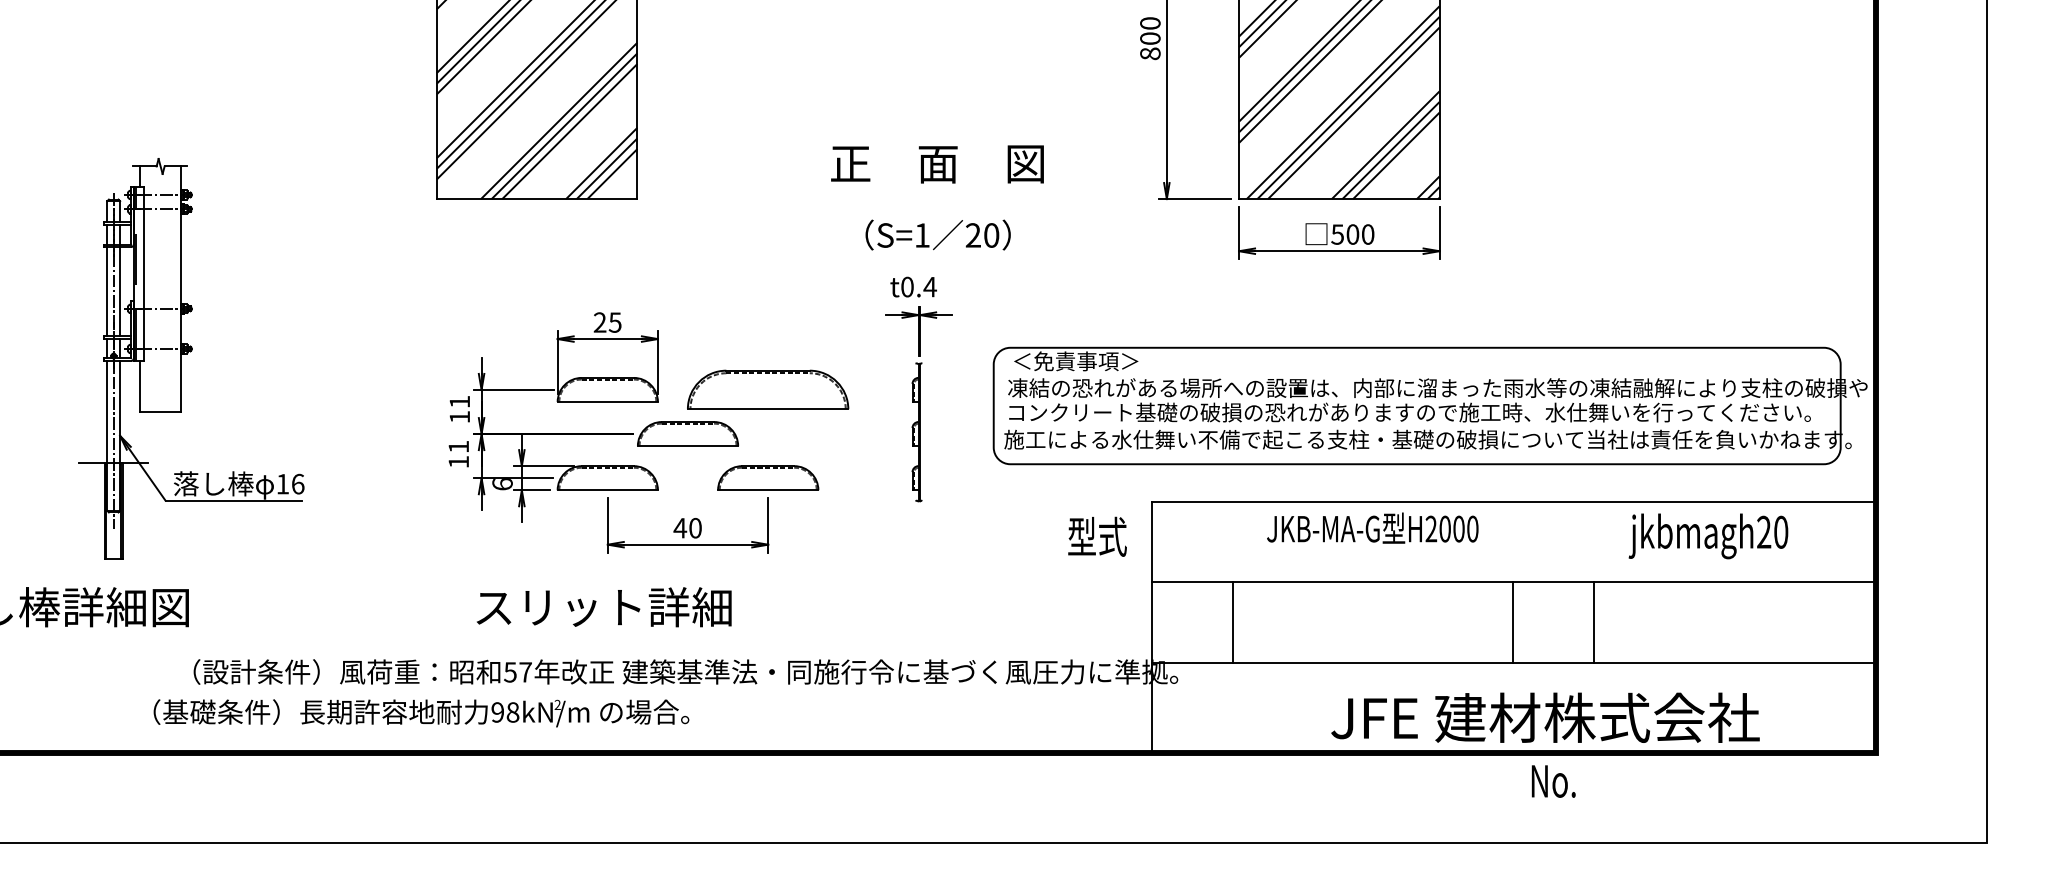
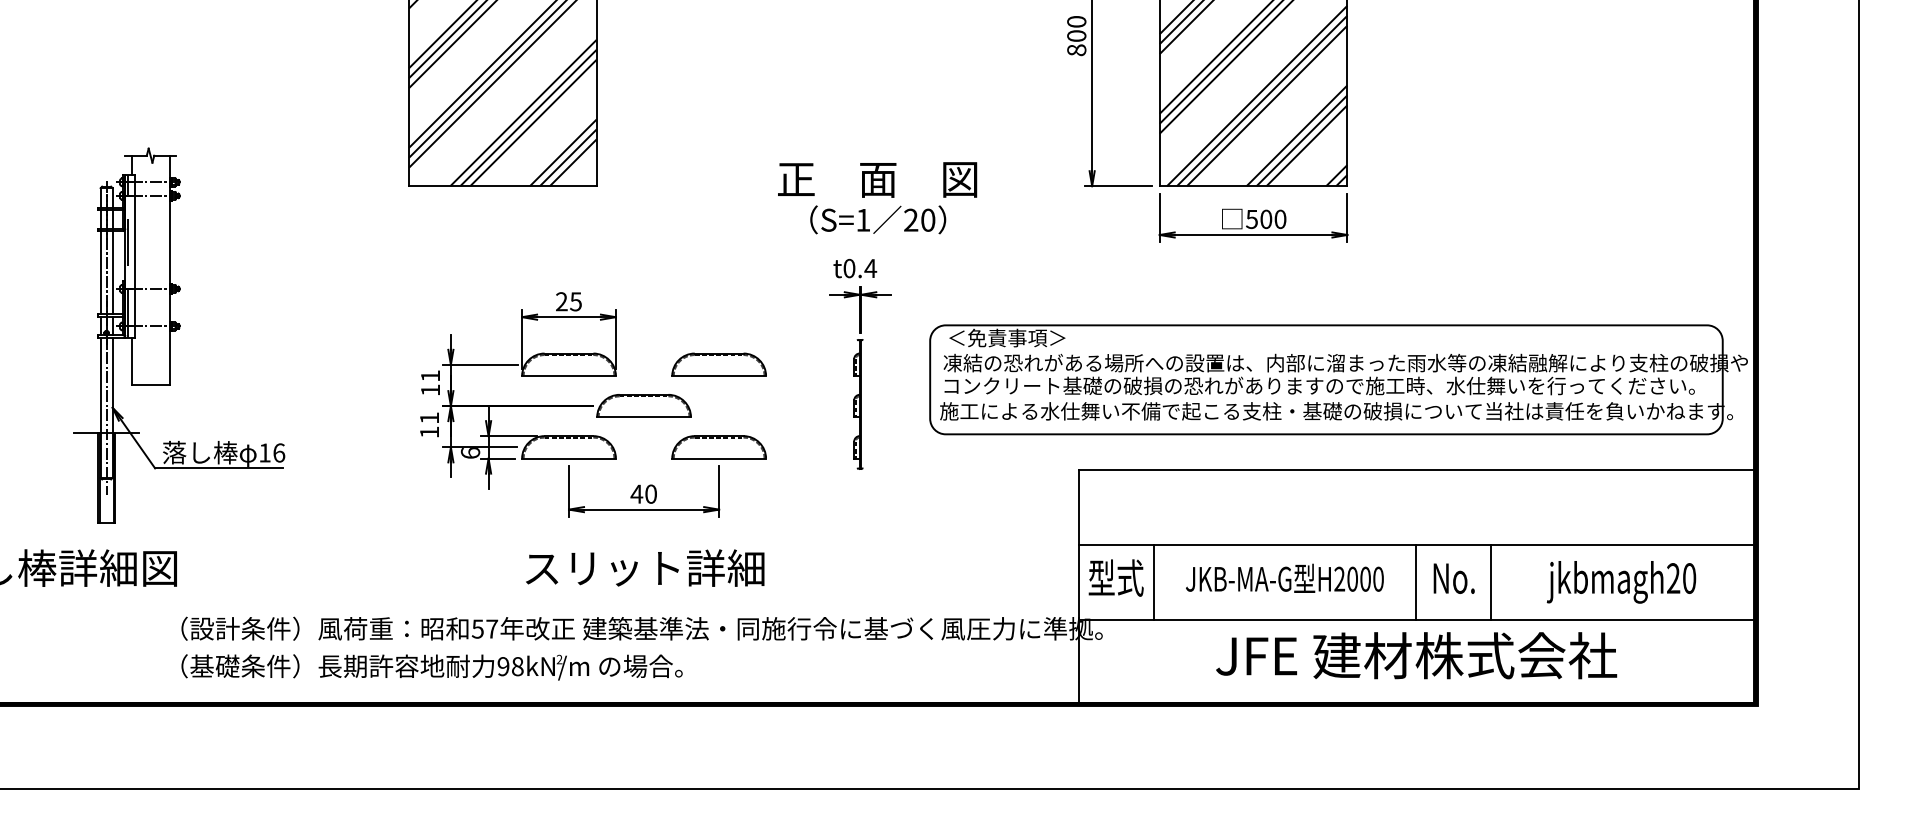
text: (937, 164) -> (877, 180), moved
part: (768, 389) -> (719, 364), size x0.62
text: (1372, 527) -> (1284, 577), moved
text: (1097, 536) -> (1116, 577), moved
text: (1708, 536) -> (1621, 582), moved
text: (603, 607) -> (644, 568), moved
text: (421, 713) -> (432, 667), moved
text: (1545, 717) -> (1416, 655), moved
text: (1553, 781) -> (1454, 578), moved

